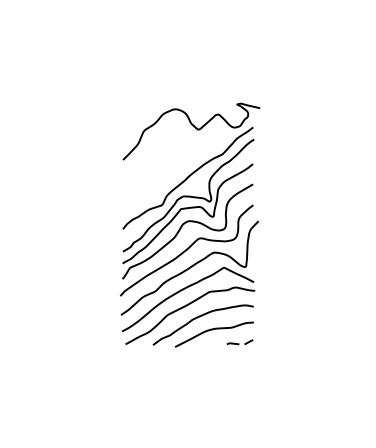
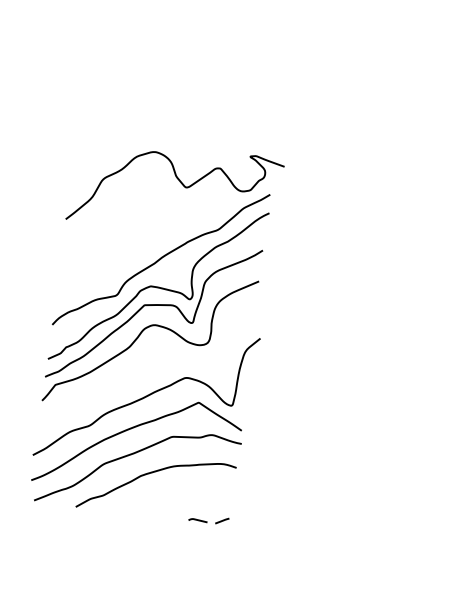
curve: (186, 250) -> (144, 369), removed
curve: (212, 330) -> (169, 496), removed

